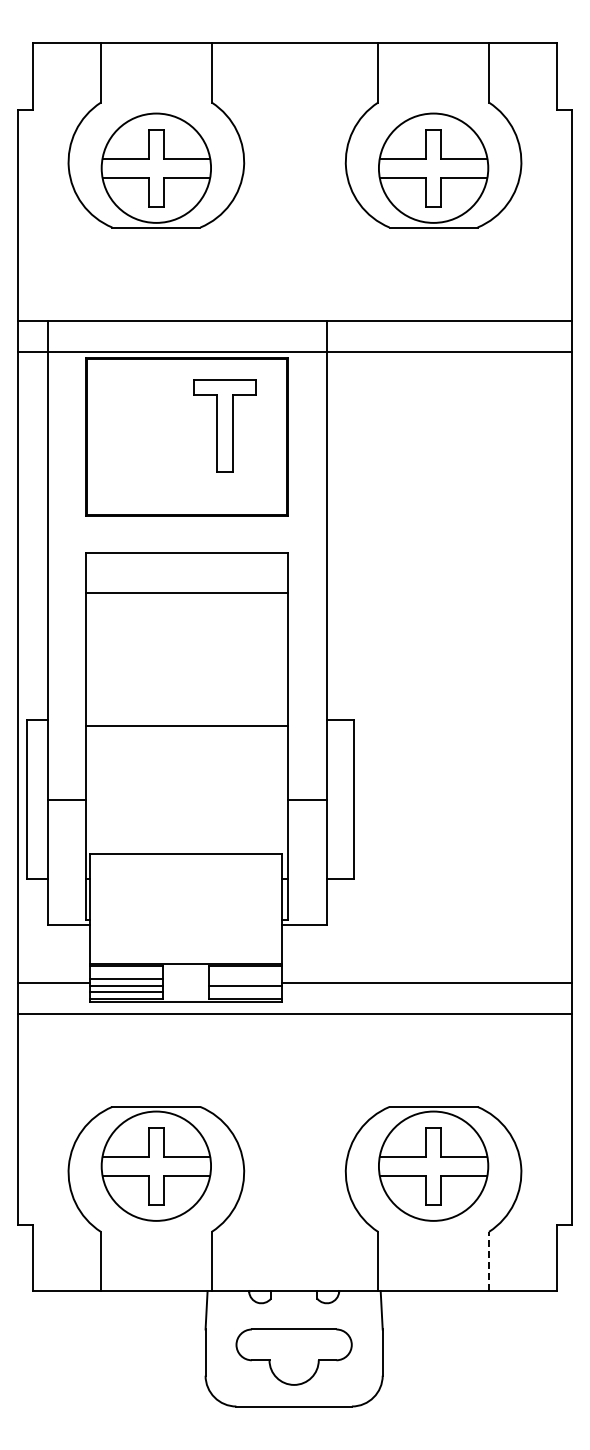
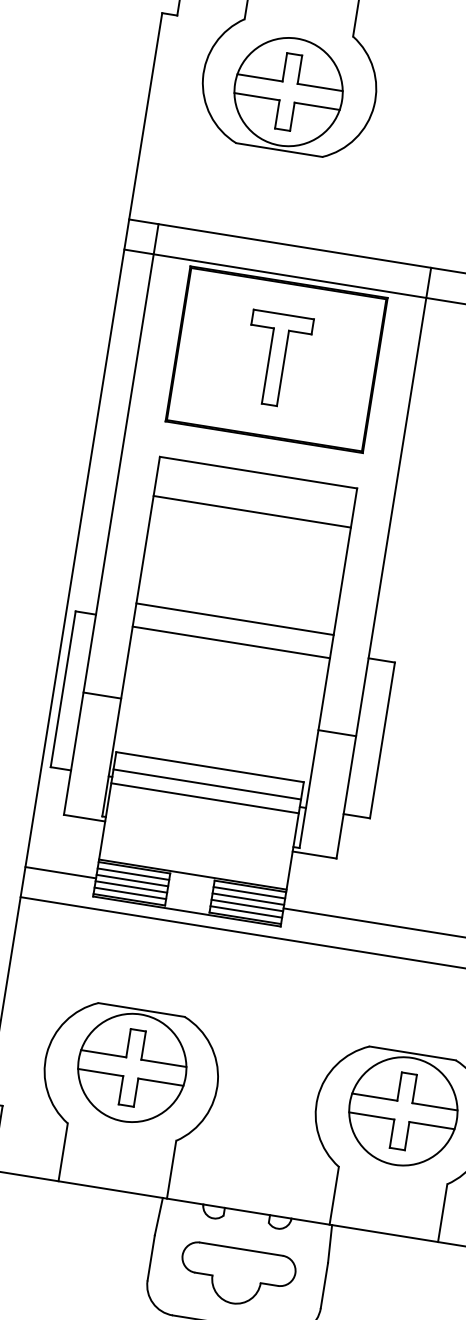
part: (224, 425) -> (276, 359), moved
line: (187, 702) -> (235, 619), added
line: (185, 871) -> (206, 784), added
line: (185, 885) -> (204, 798), added
line: (126, 972) -> (133, 873), added
line: (244, 972) -> (248, 892), added
line: (244, 979) -> (247, 899), added
line: (244, 992) -> (245, 911), added
line: (489, 1261) -> (443, 1213), dashed -> solid

